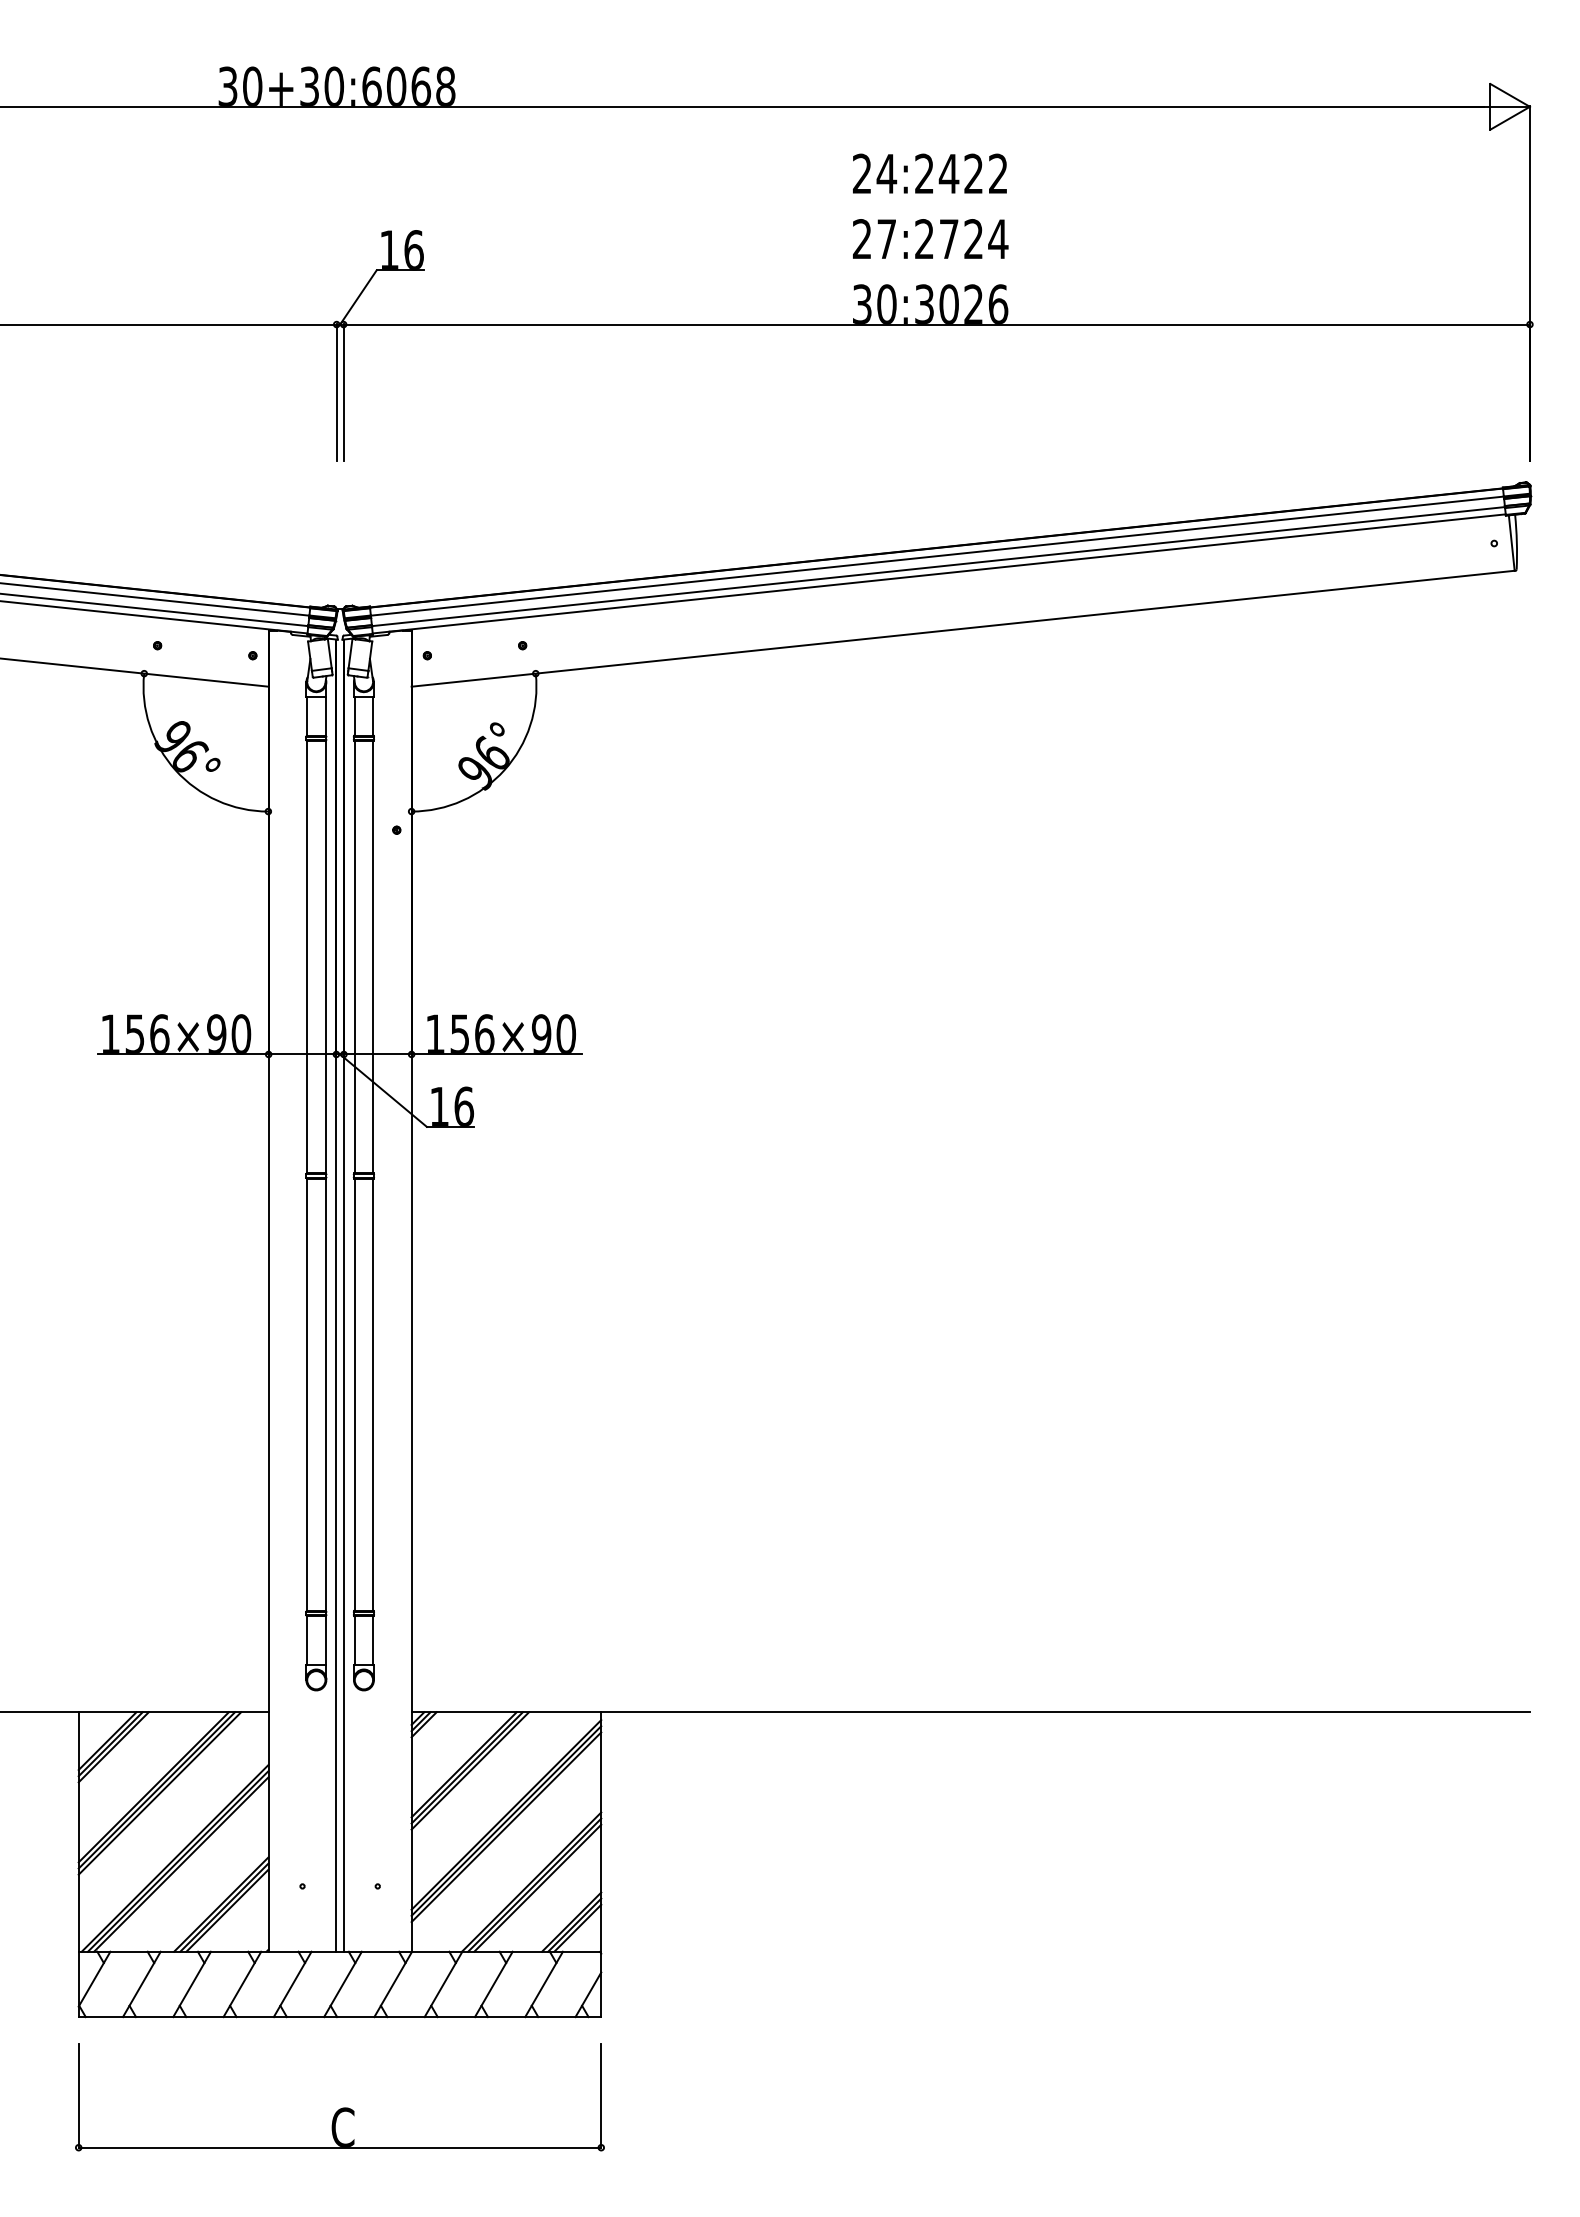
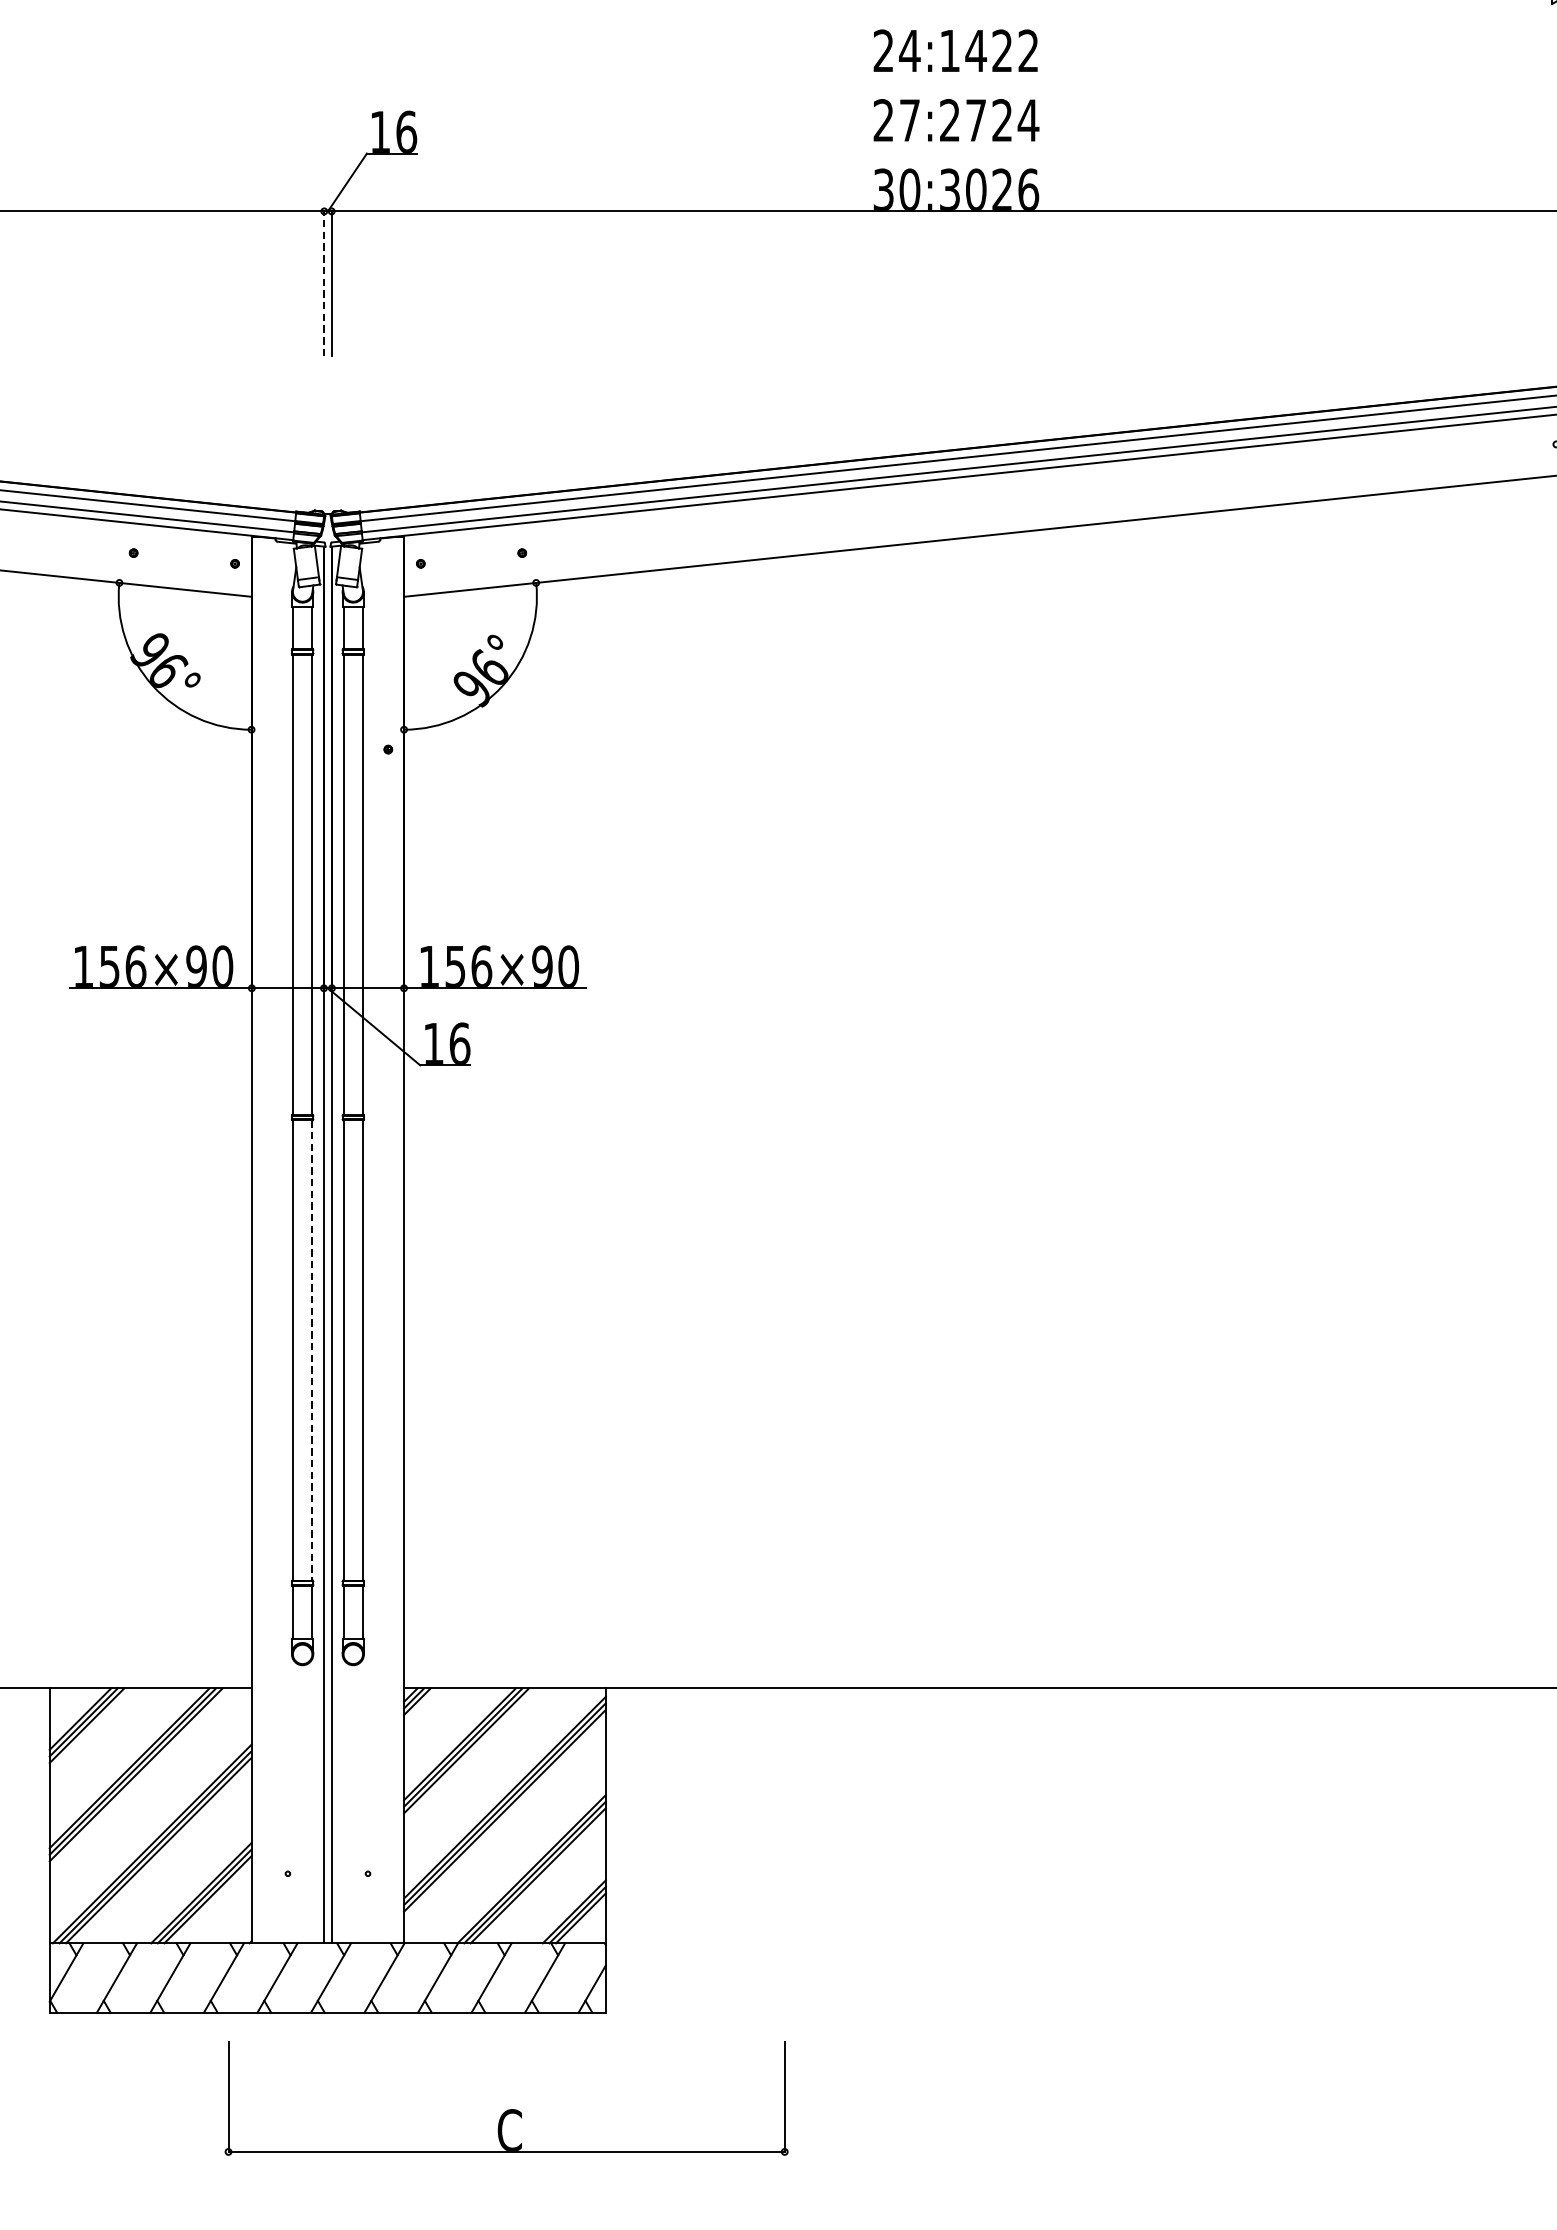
text: (924, 173) -> (949, 50), 24:2422 -> 24:1422
line: (336, 391) -> (324, 282), solid -> dashed
line: (325, 1395) -> (312, 1351), solid -> dashed
part: (342, 2107) -> (509, 2109), moved

